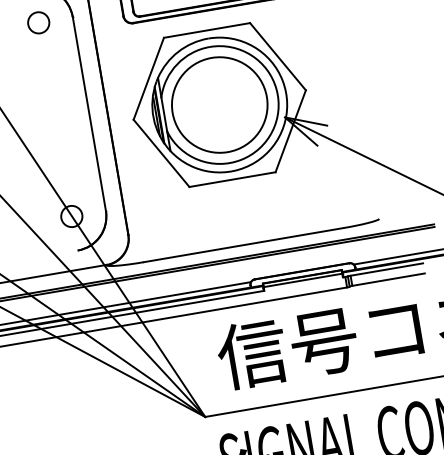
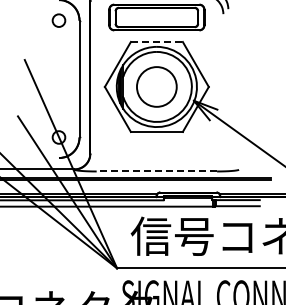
line: (206, 29) -> (156, 41), solid -> dashed
circle: (219, 104) -> (156, 86), size x0.7
line: (243, 245) -> (156, 171), solid -> dashed

